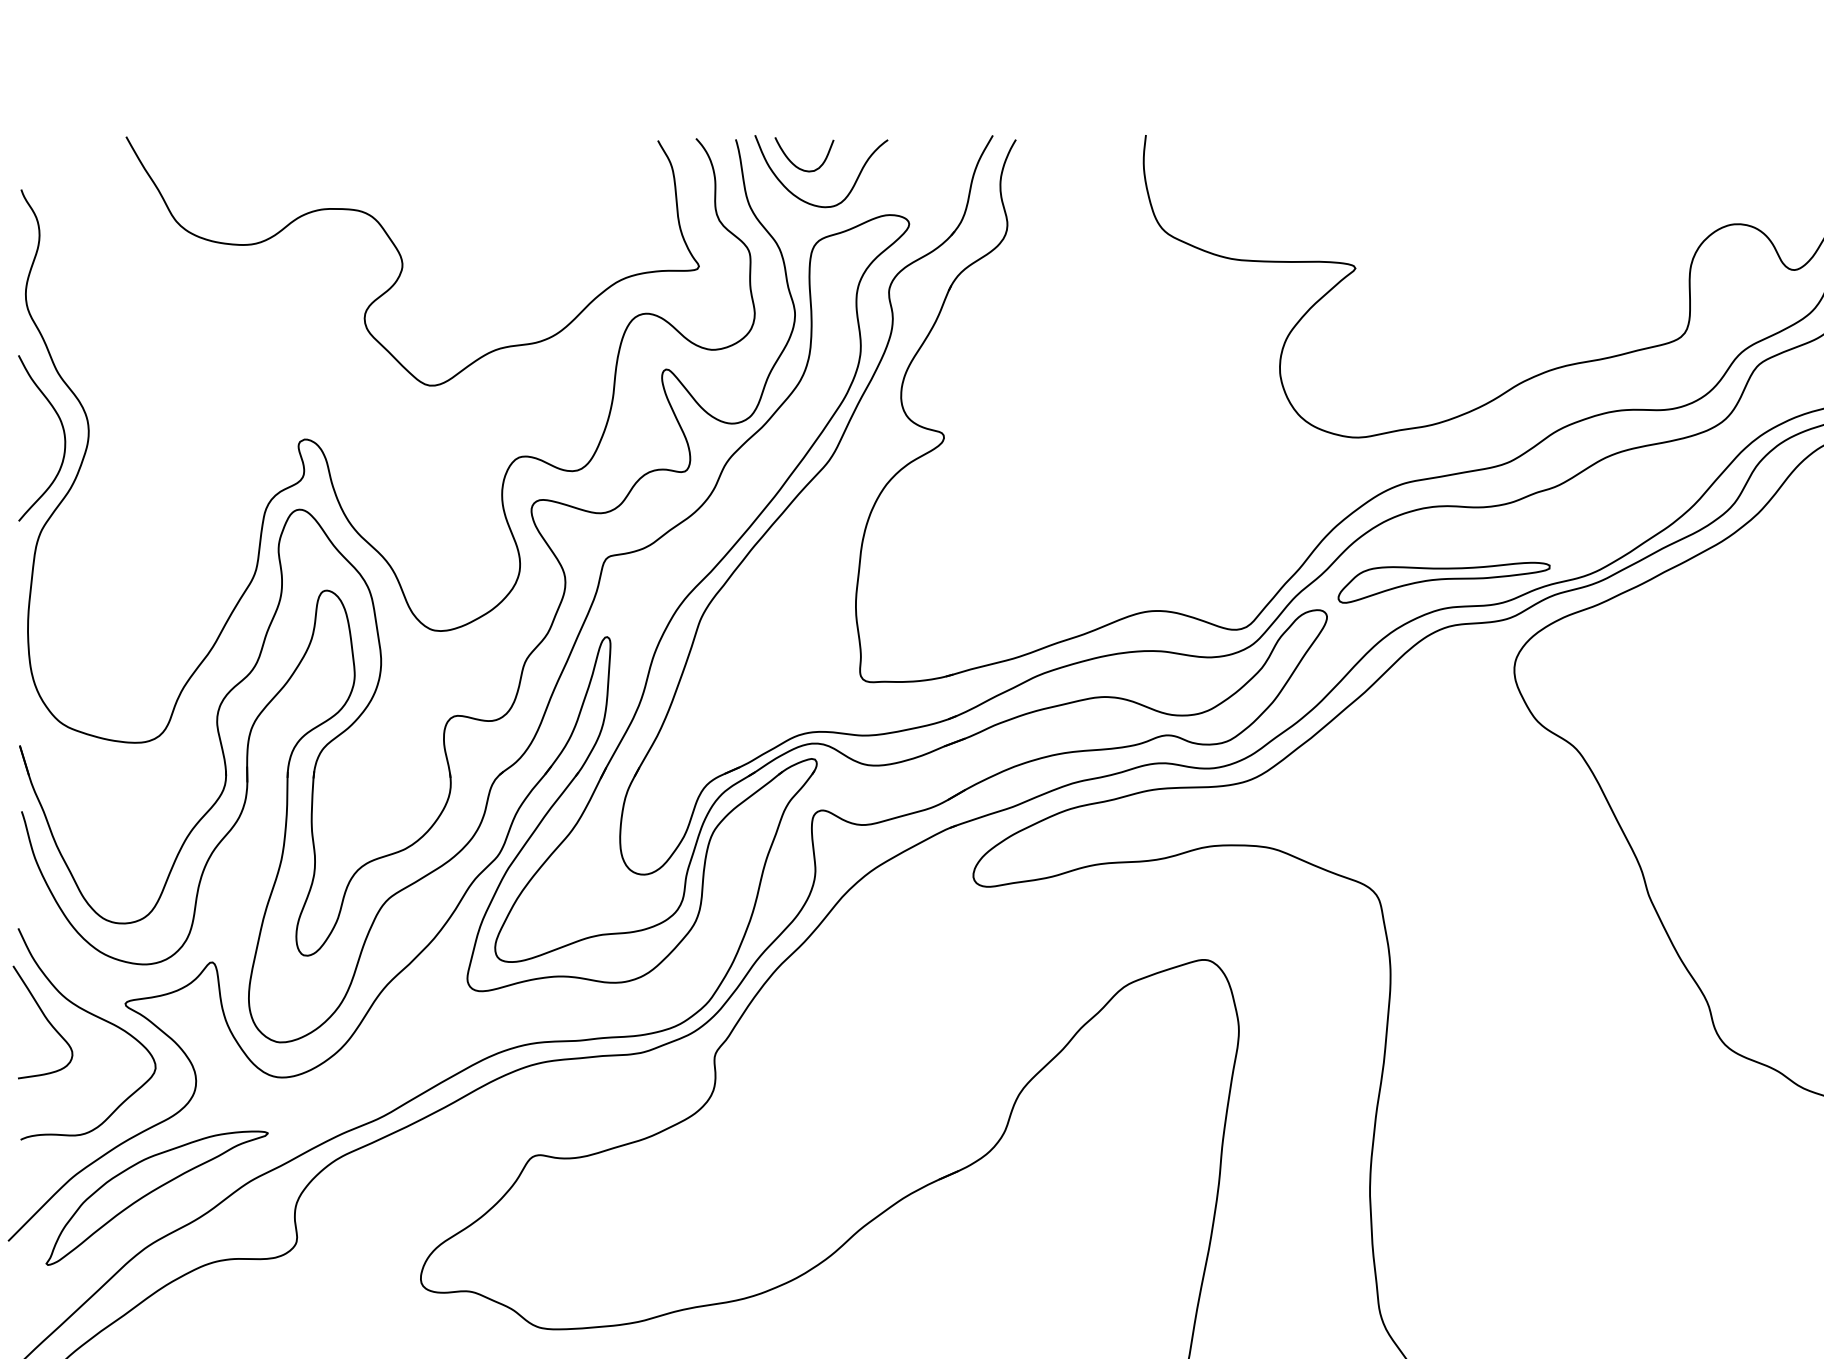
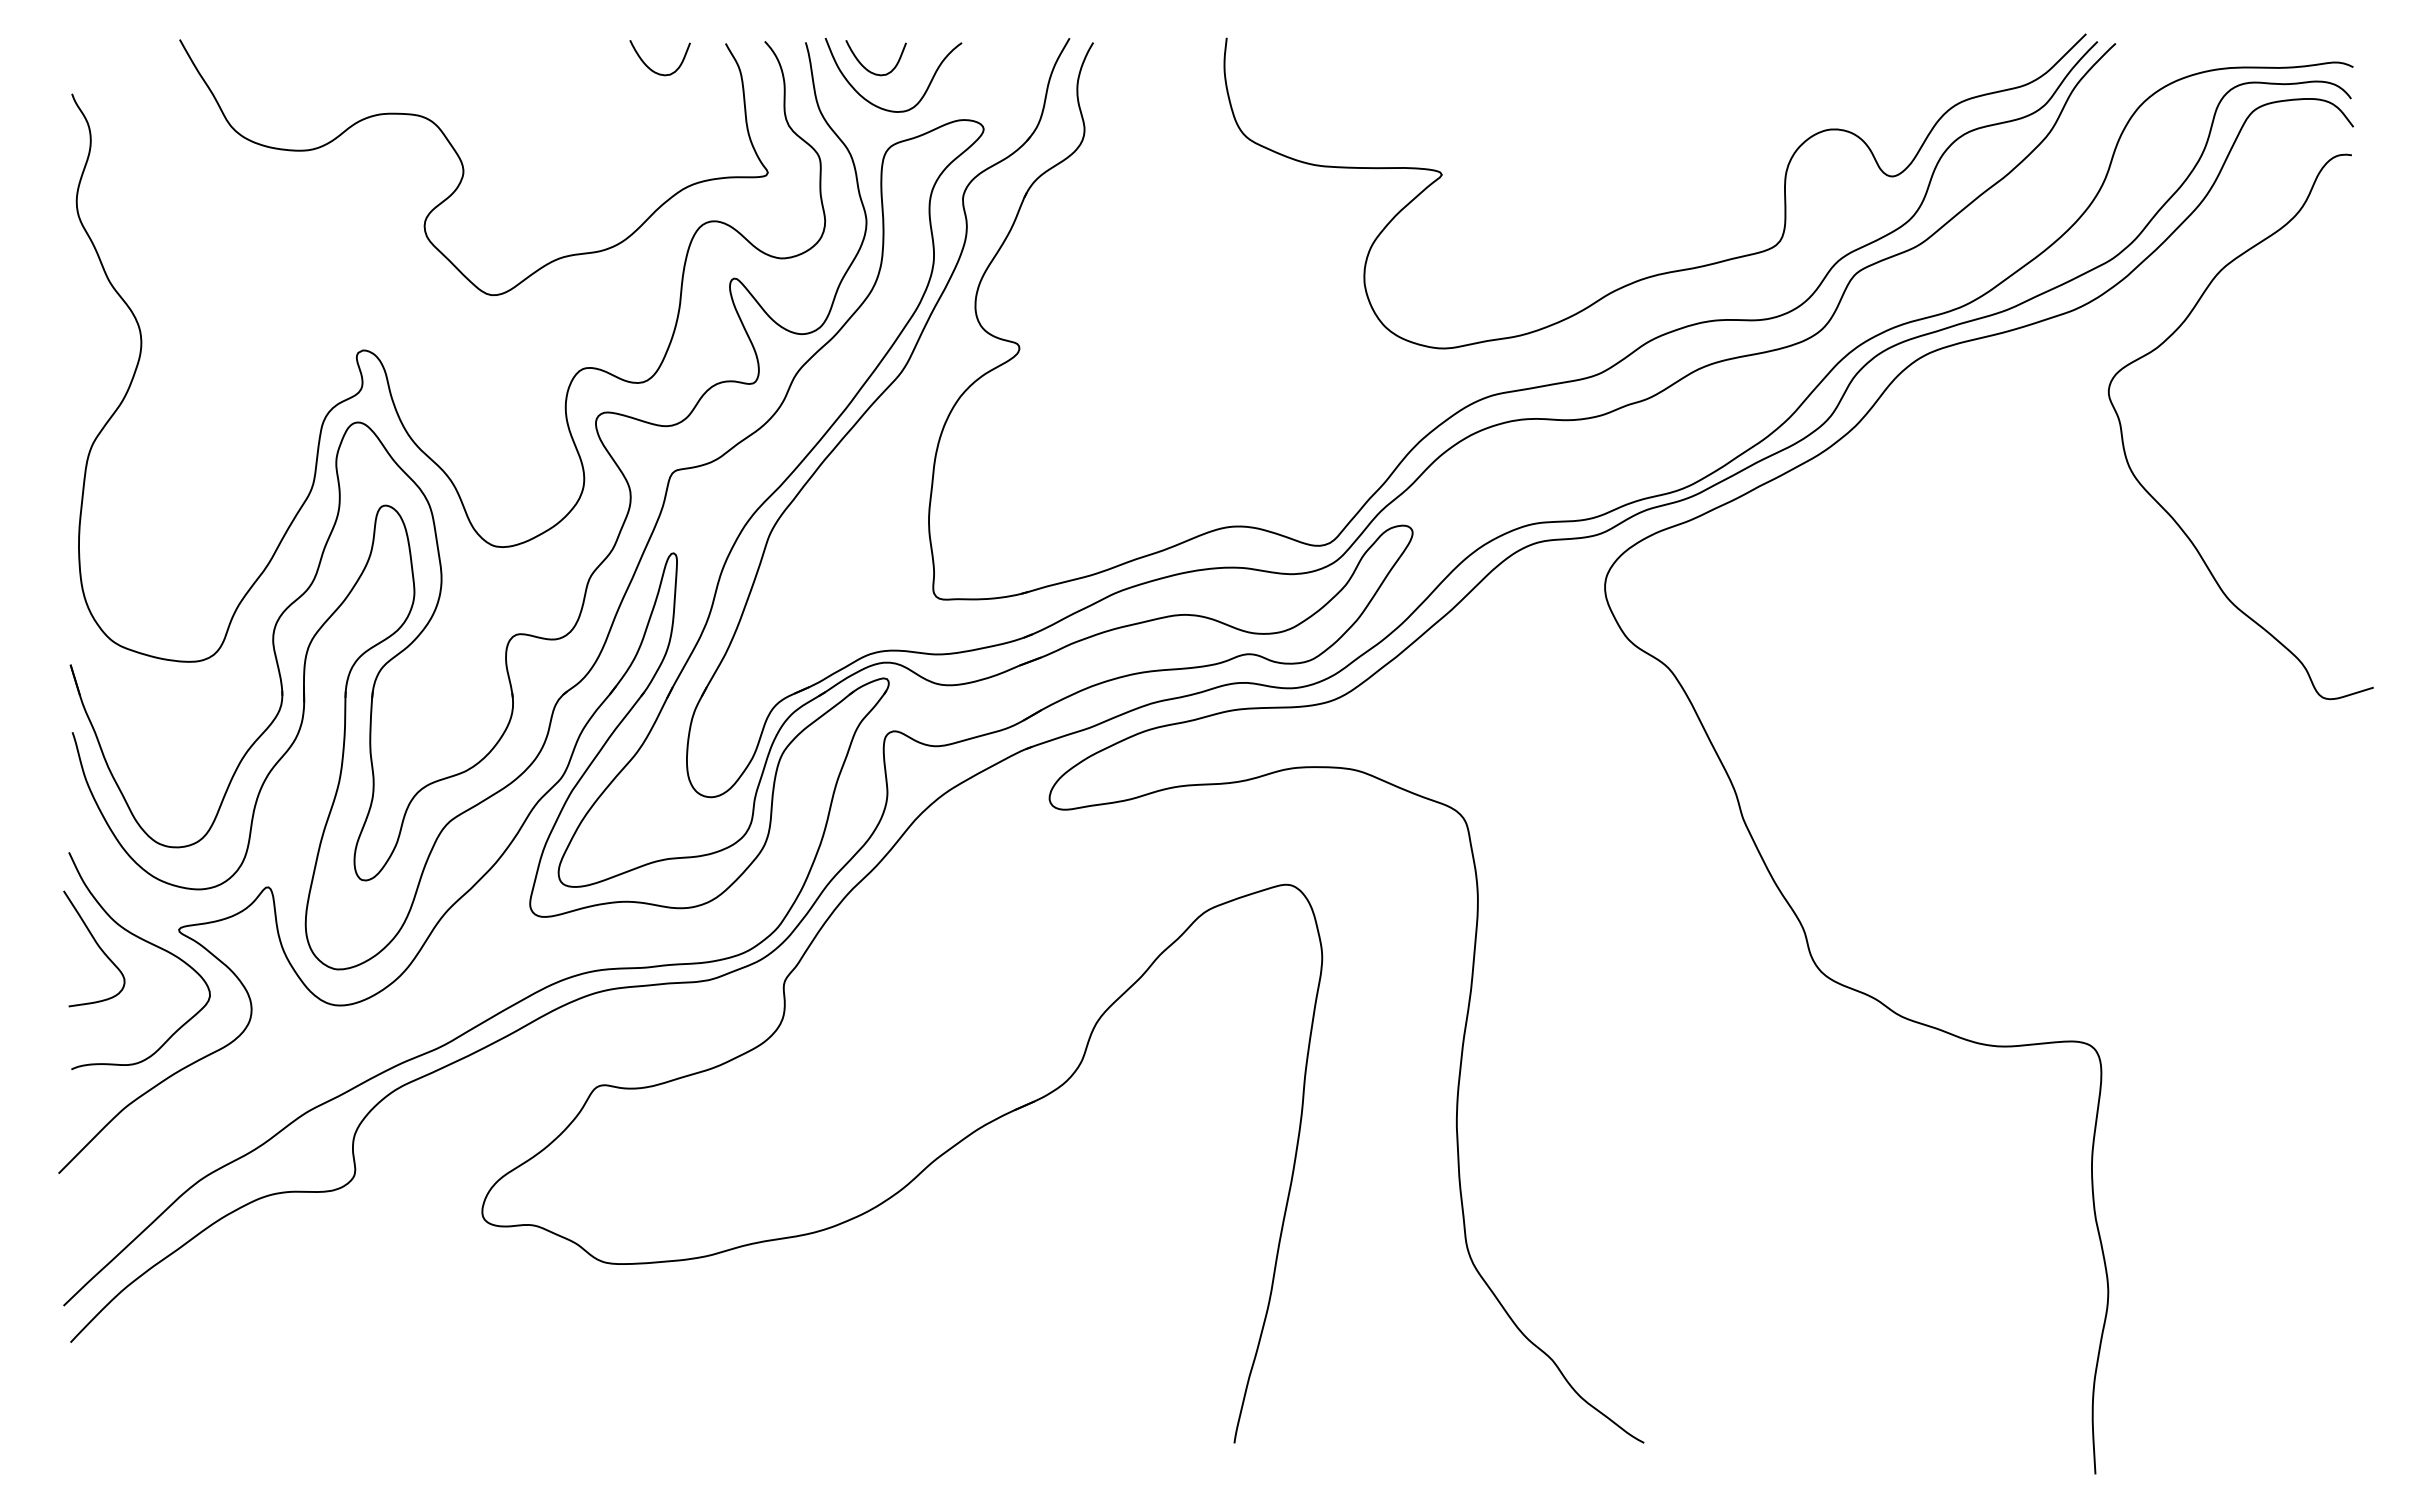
curve: (586, 165) -> (652, 69), added
curve: (63, 435) -> (115, 346), removed
part: (1443, 582) -> (1532, 497), removed
part: (154, 1191) -> (208, 1122), removed

